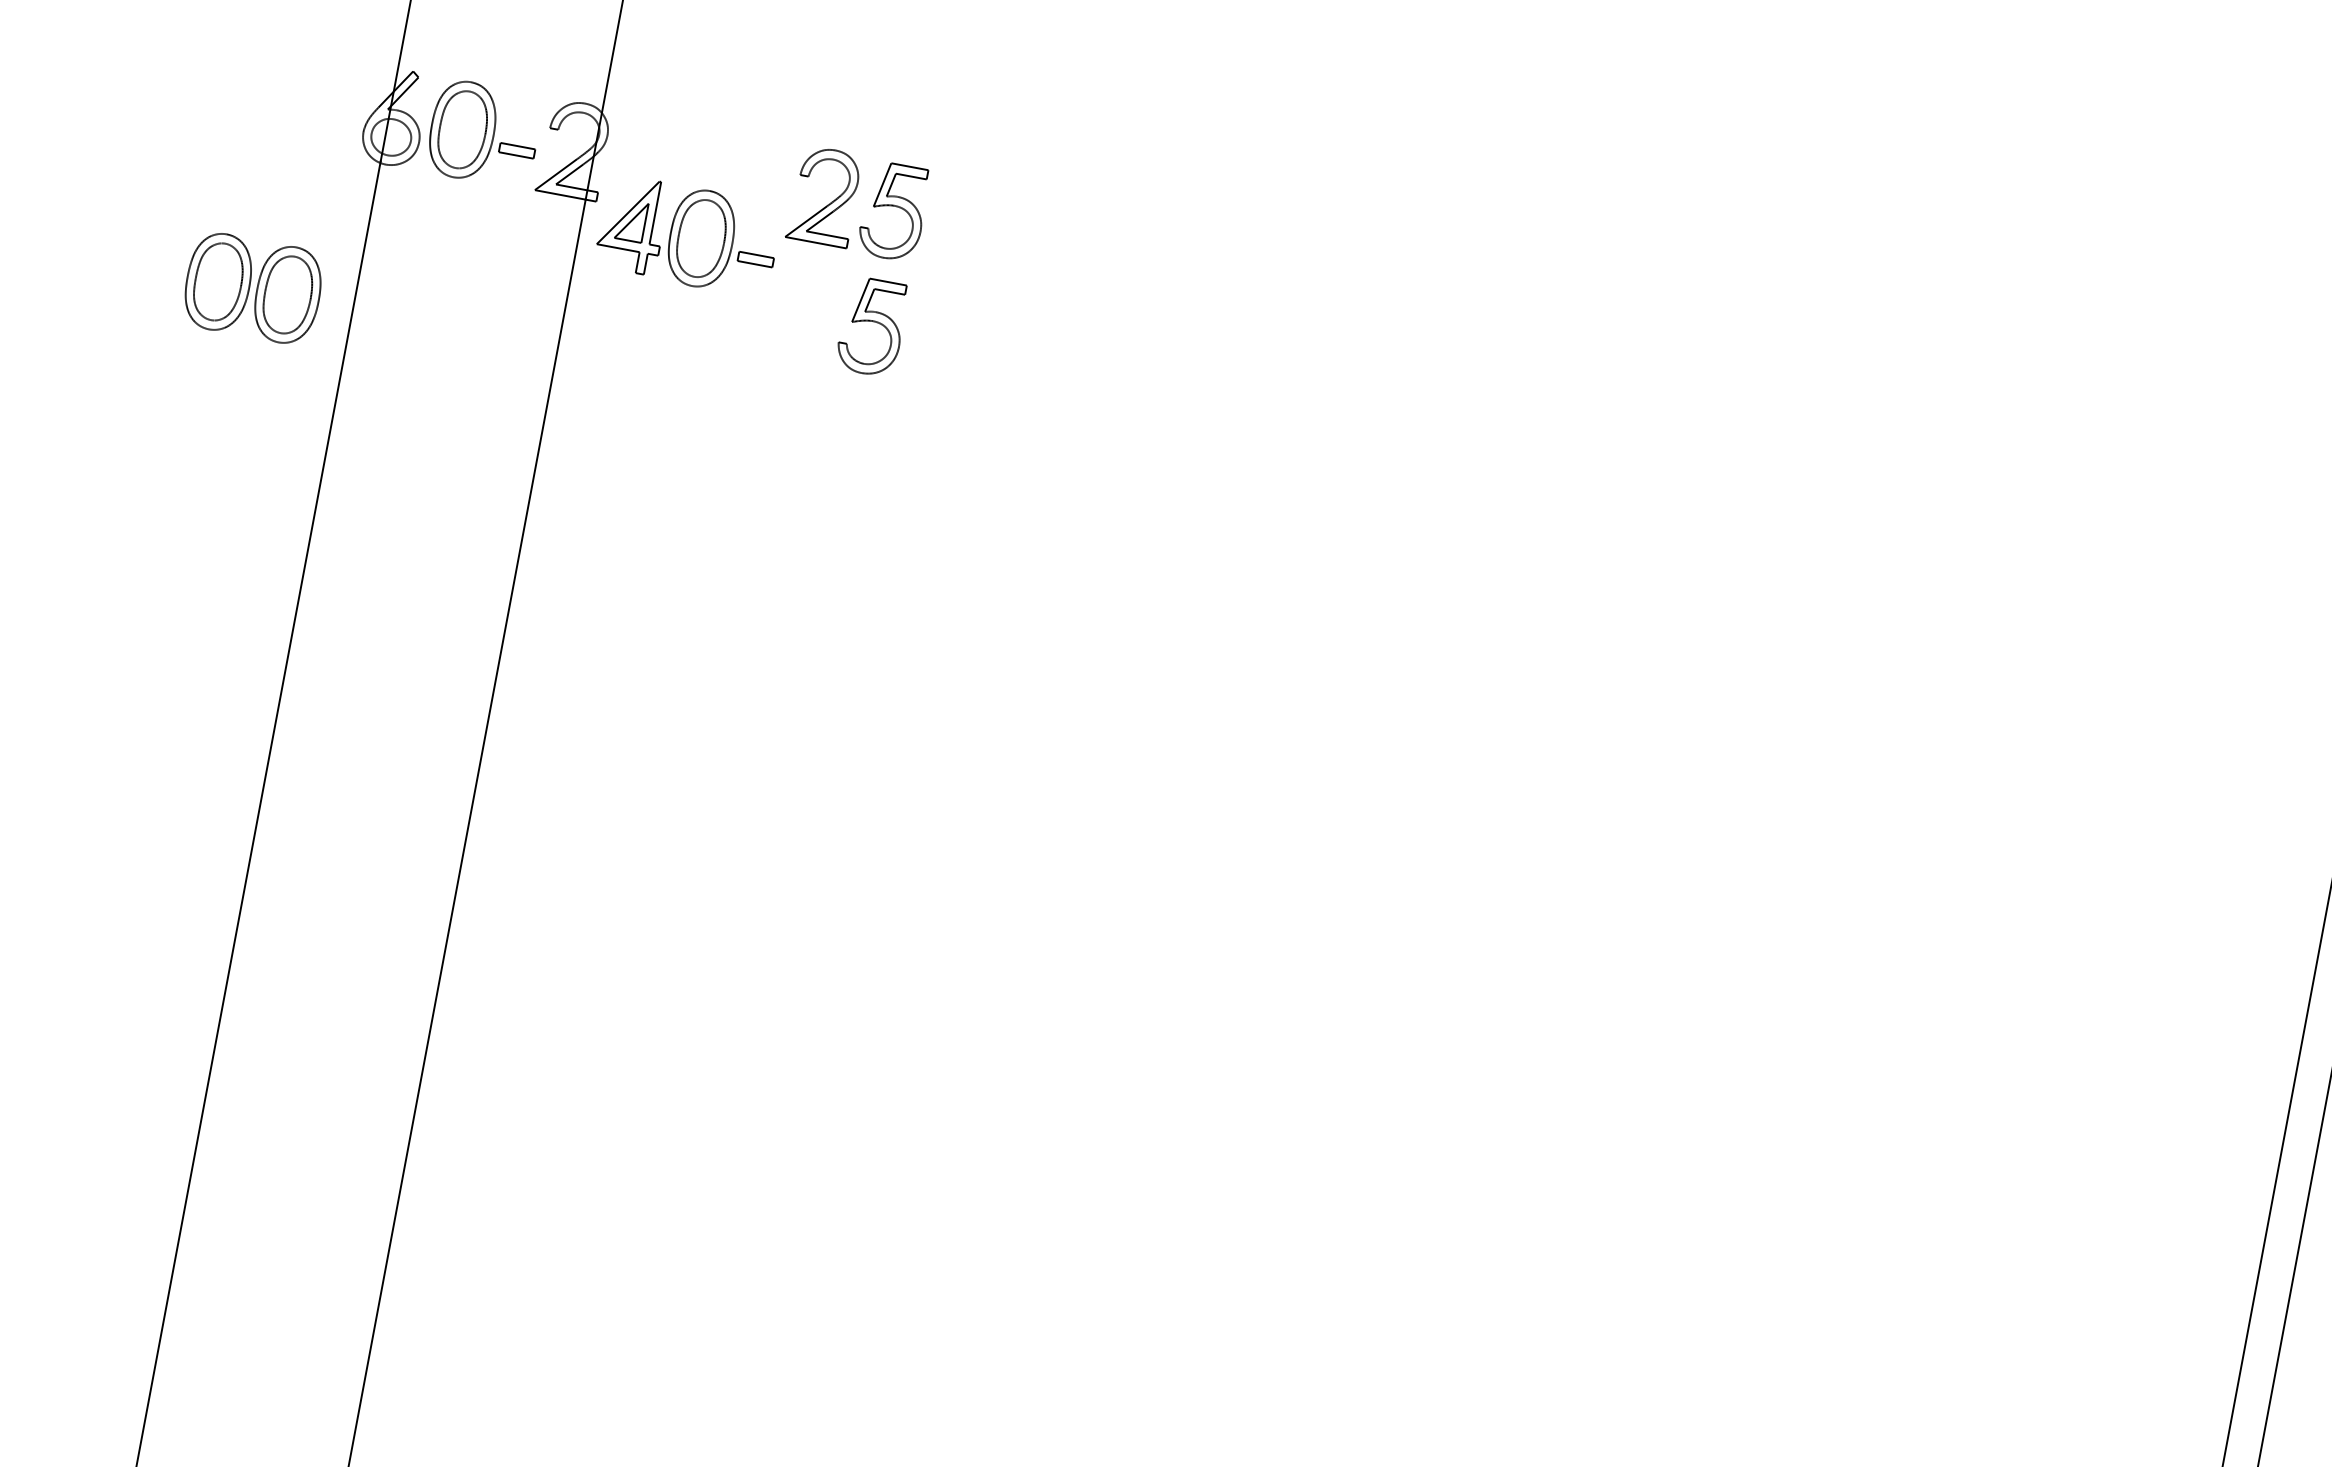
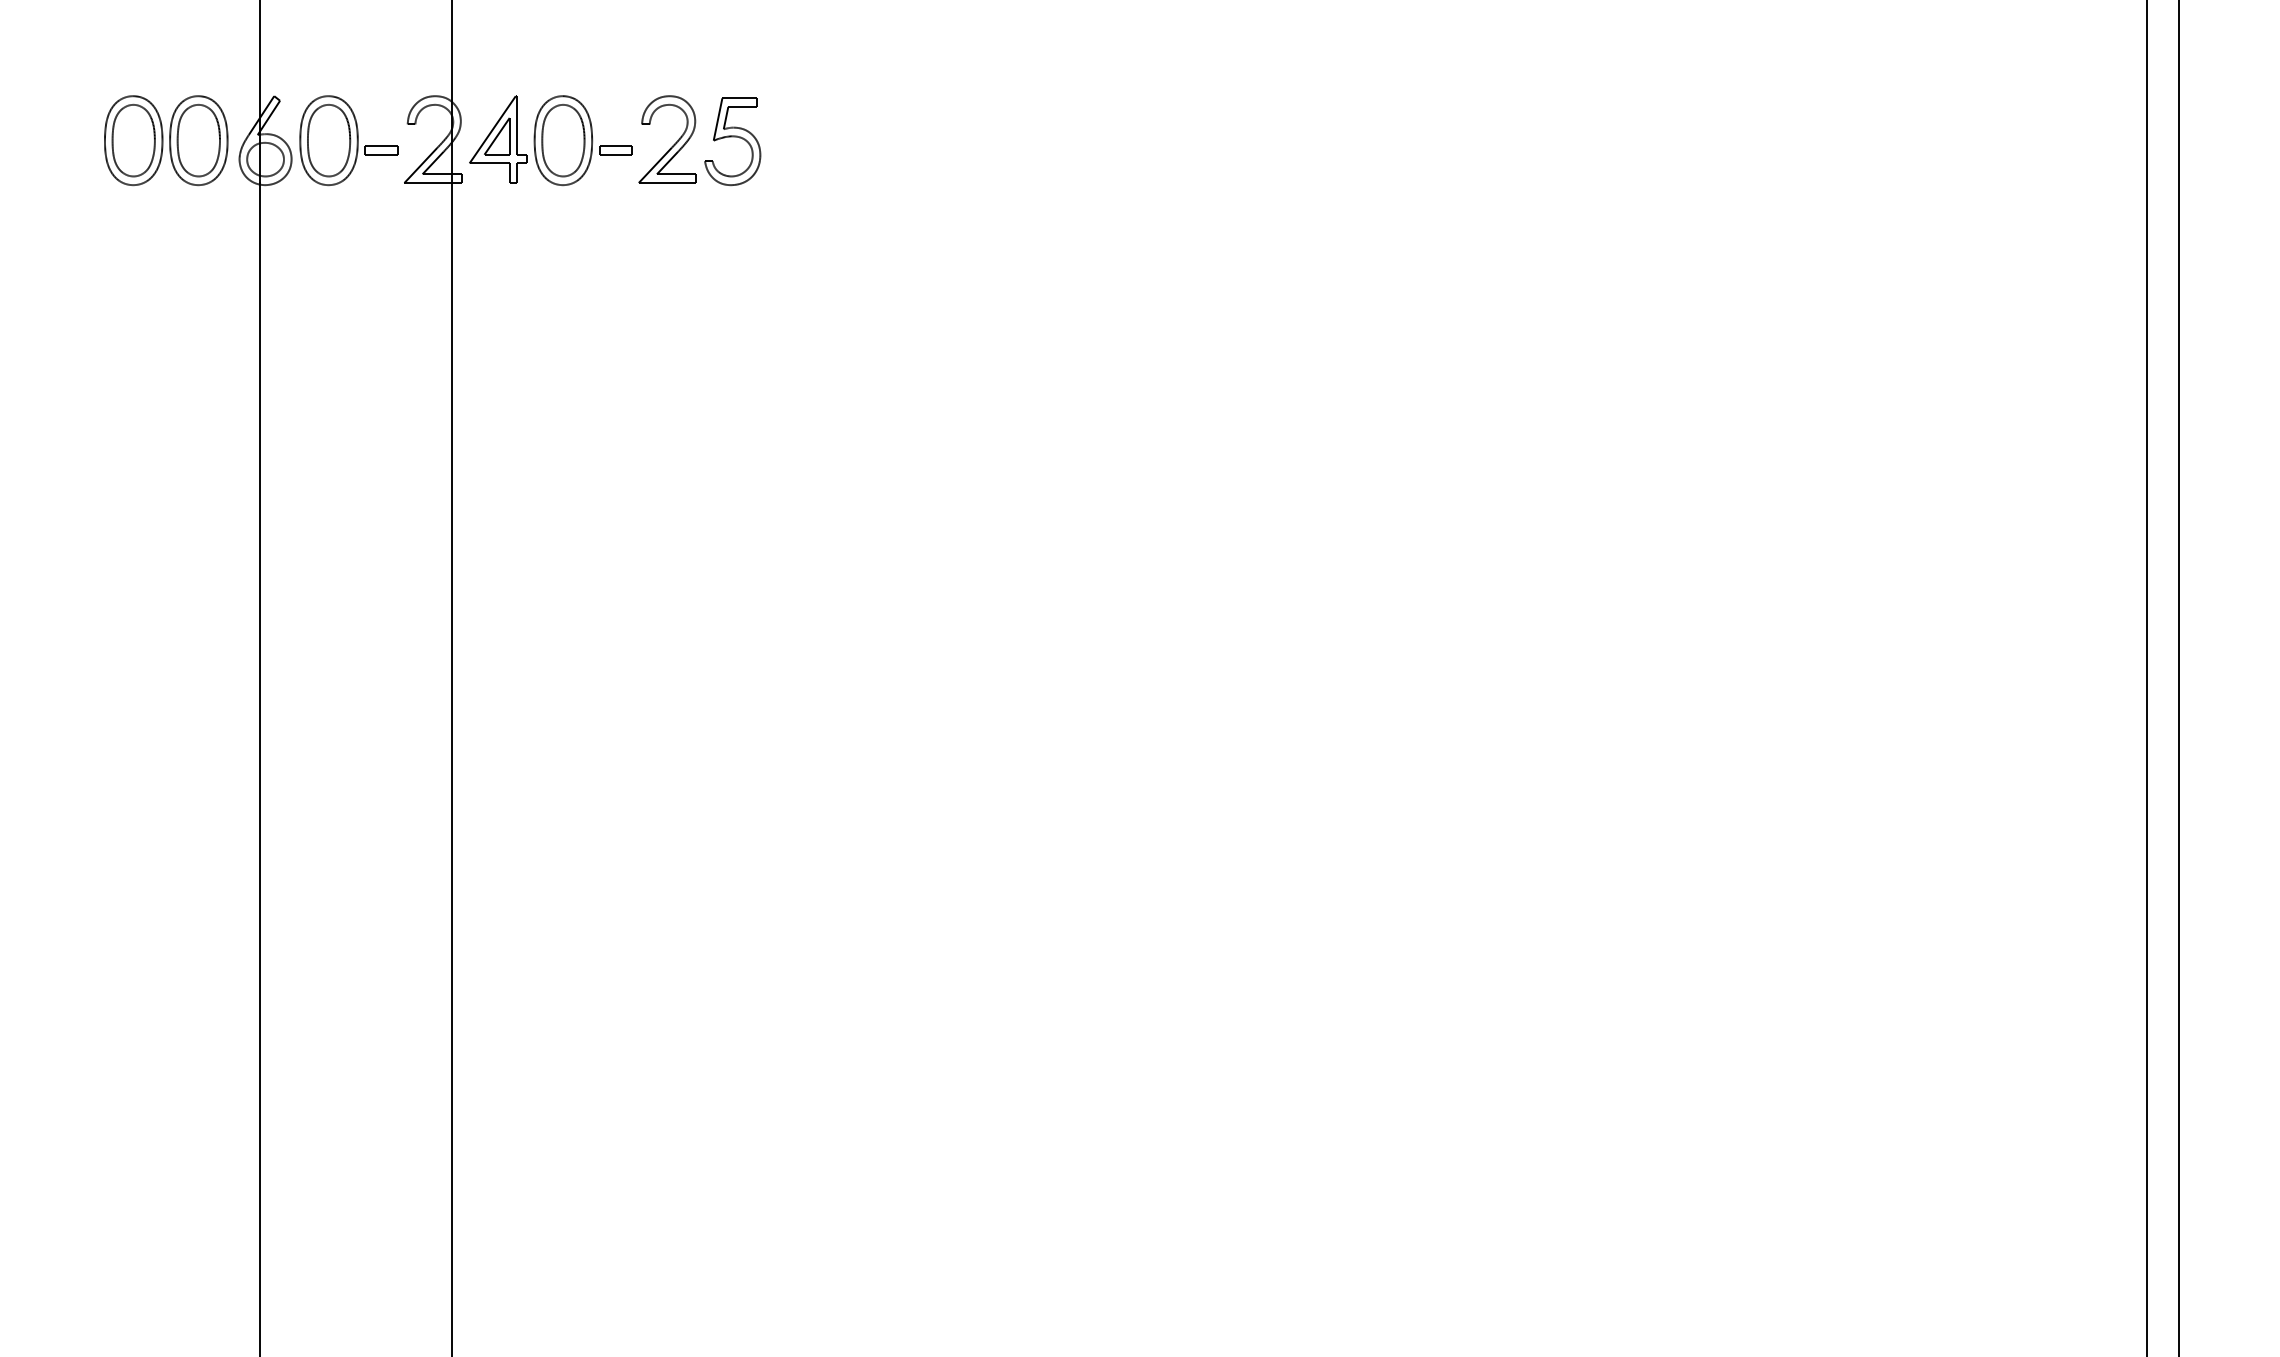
part: (687, 235) -> (550, 140), moved
part: (253, 288) -> (166, 140), moved
part: (871, 326) -> (732, 249), removed

